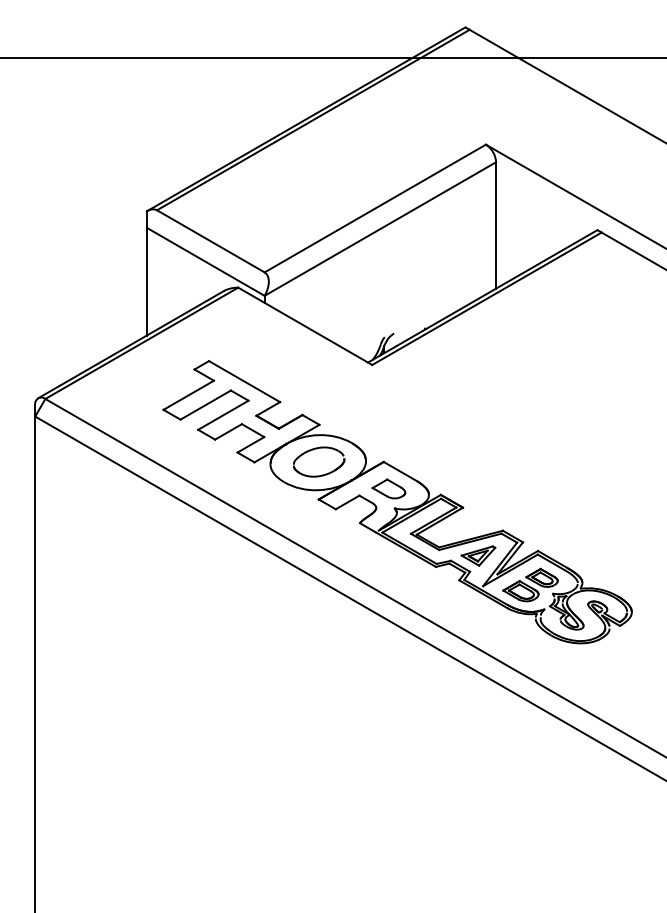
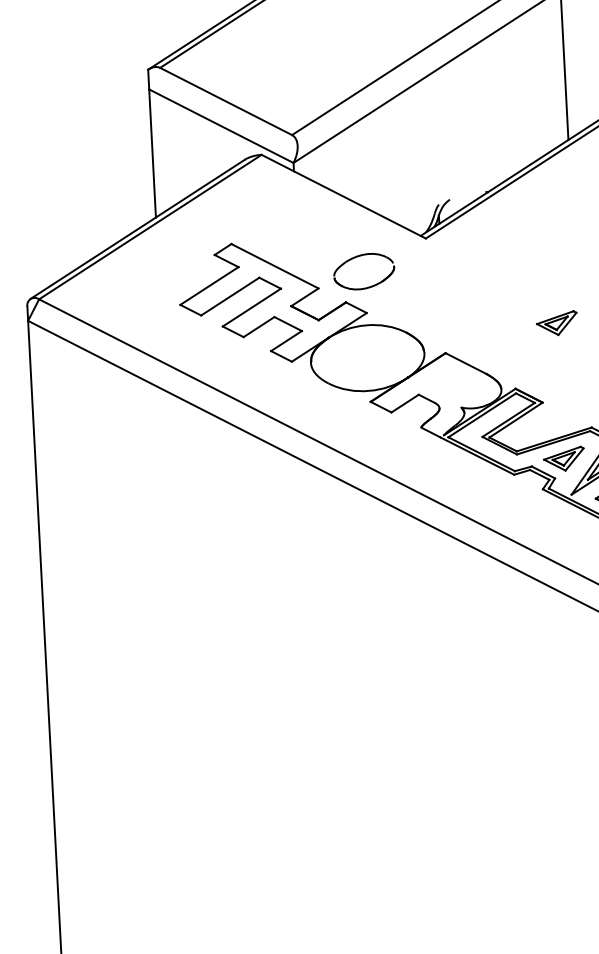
part: (478, 441) -> (557, 322), added
part: (317, 449) -> (361, 256), moved
part: (388, 488) -> (452, 384), removed

